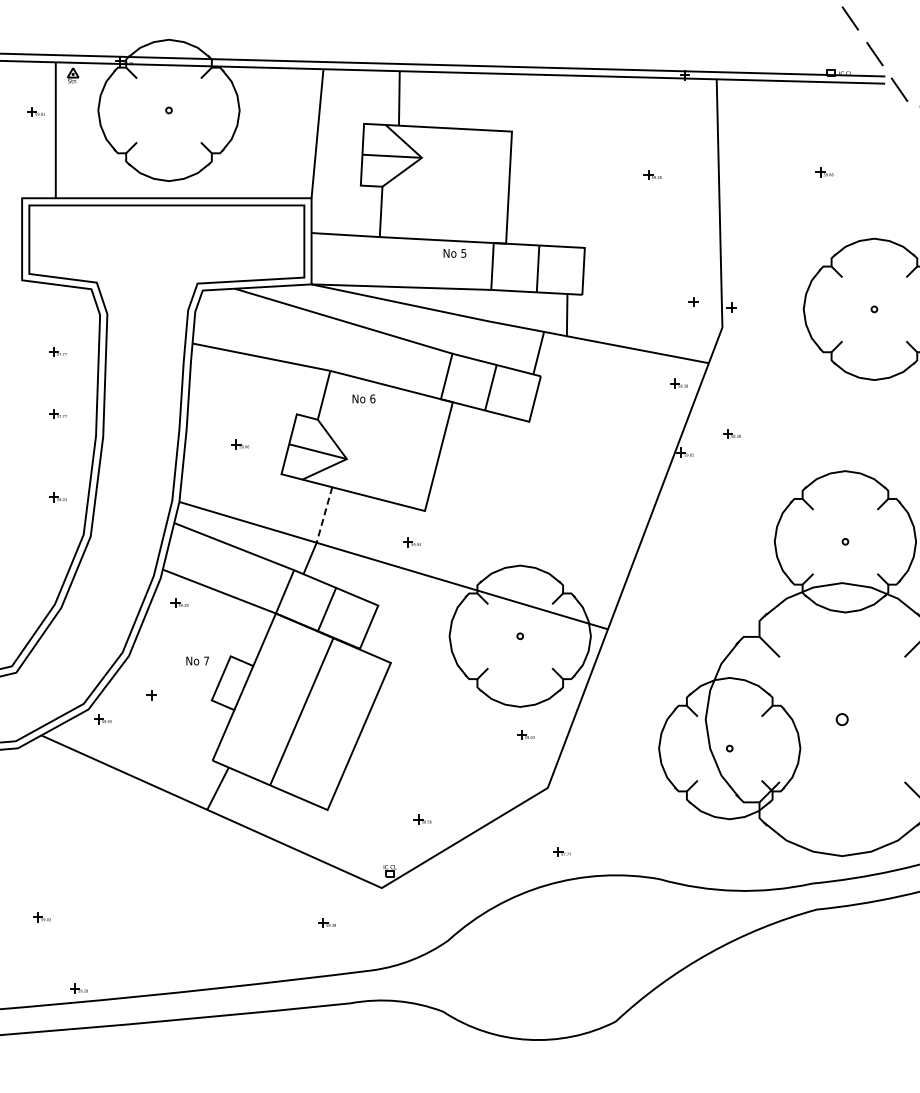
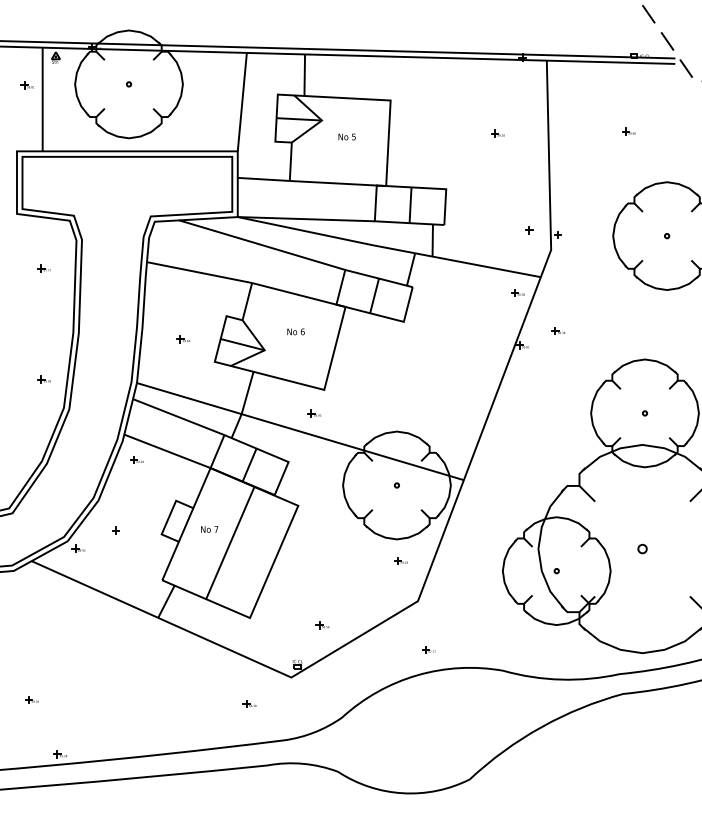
text: (454, 253) -> (346, 137), moved
text: (363, 398) -> (295, 331), moved
part: (57, 413) -> (43, 315), removed
line: (324, 515) -> (247, 393), dashed -> solid
text: (197, 660) -> (209, 529), moved

